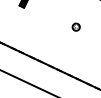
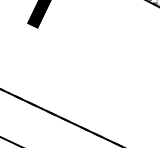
part: (75, 26) -> (126, 59), removed

